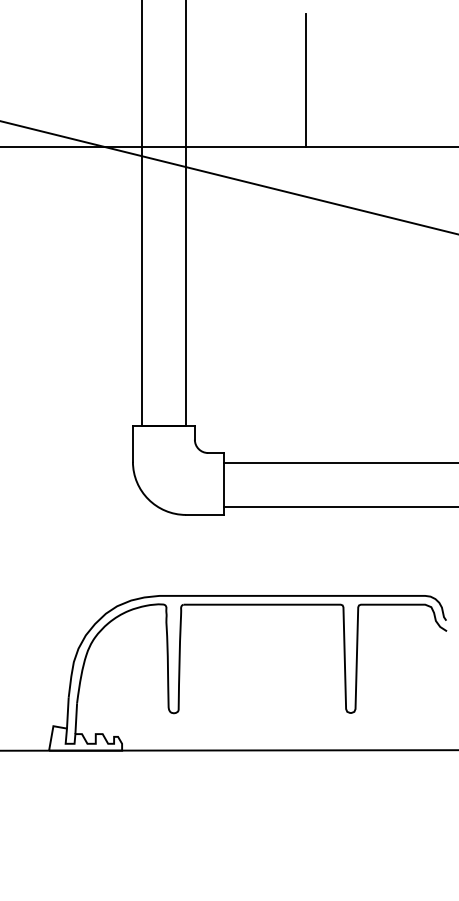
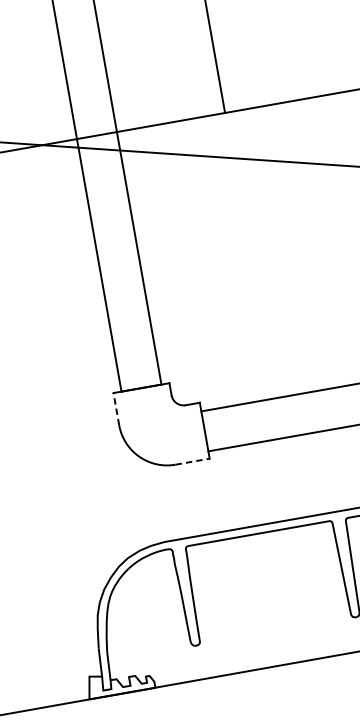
line: (132, 444) -> (116, 409), solid -> dashed
line: (204, 514) -> (192, 461), solid -> dashed

